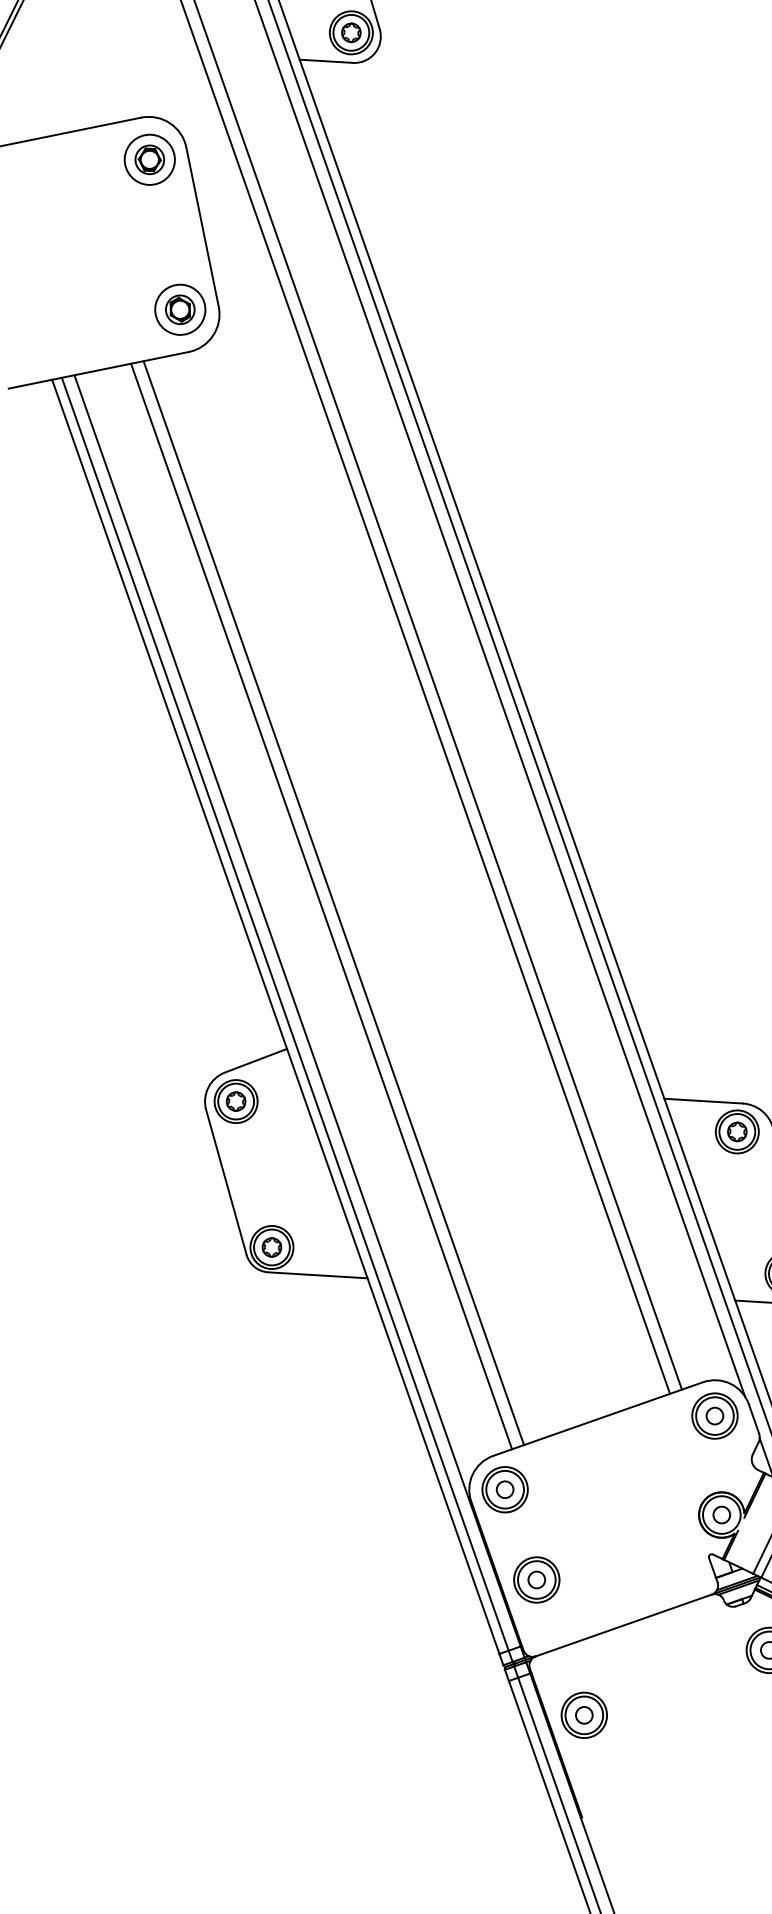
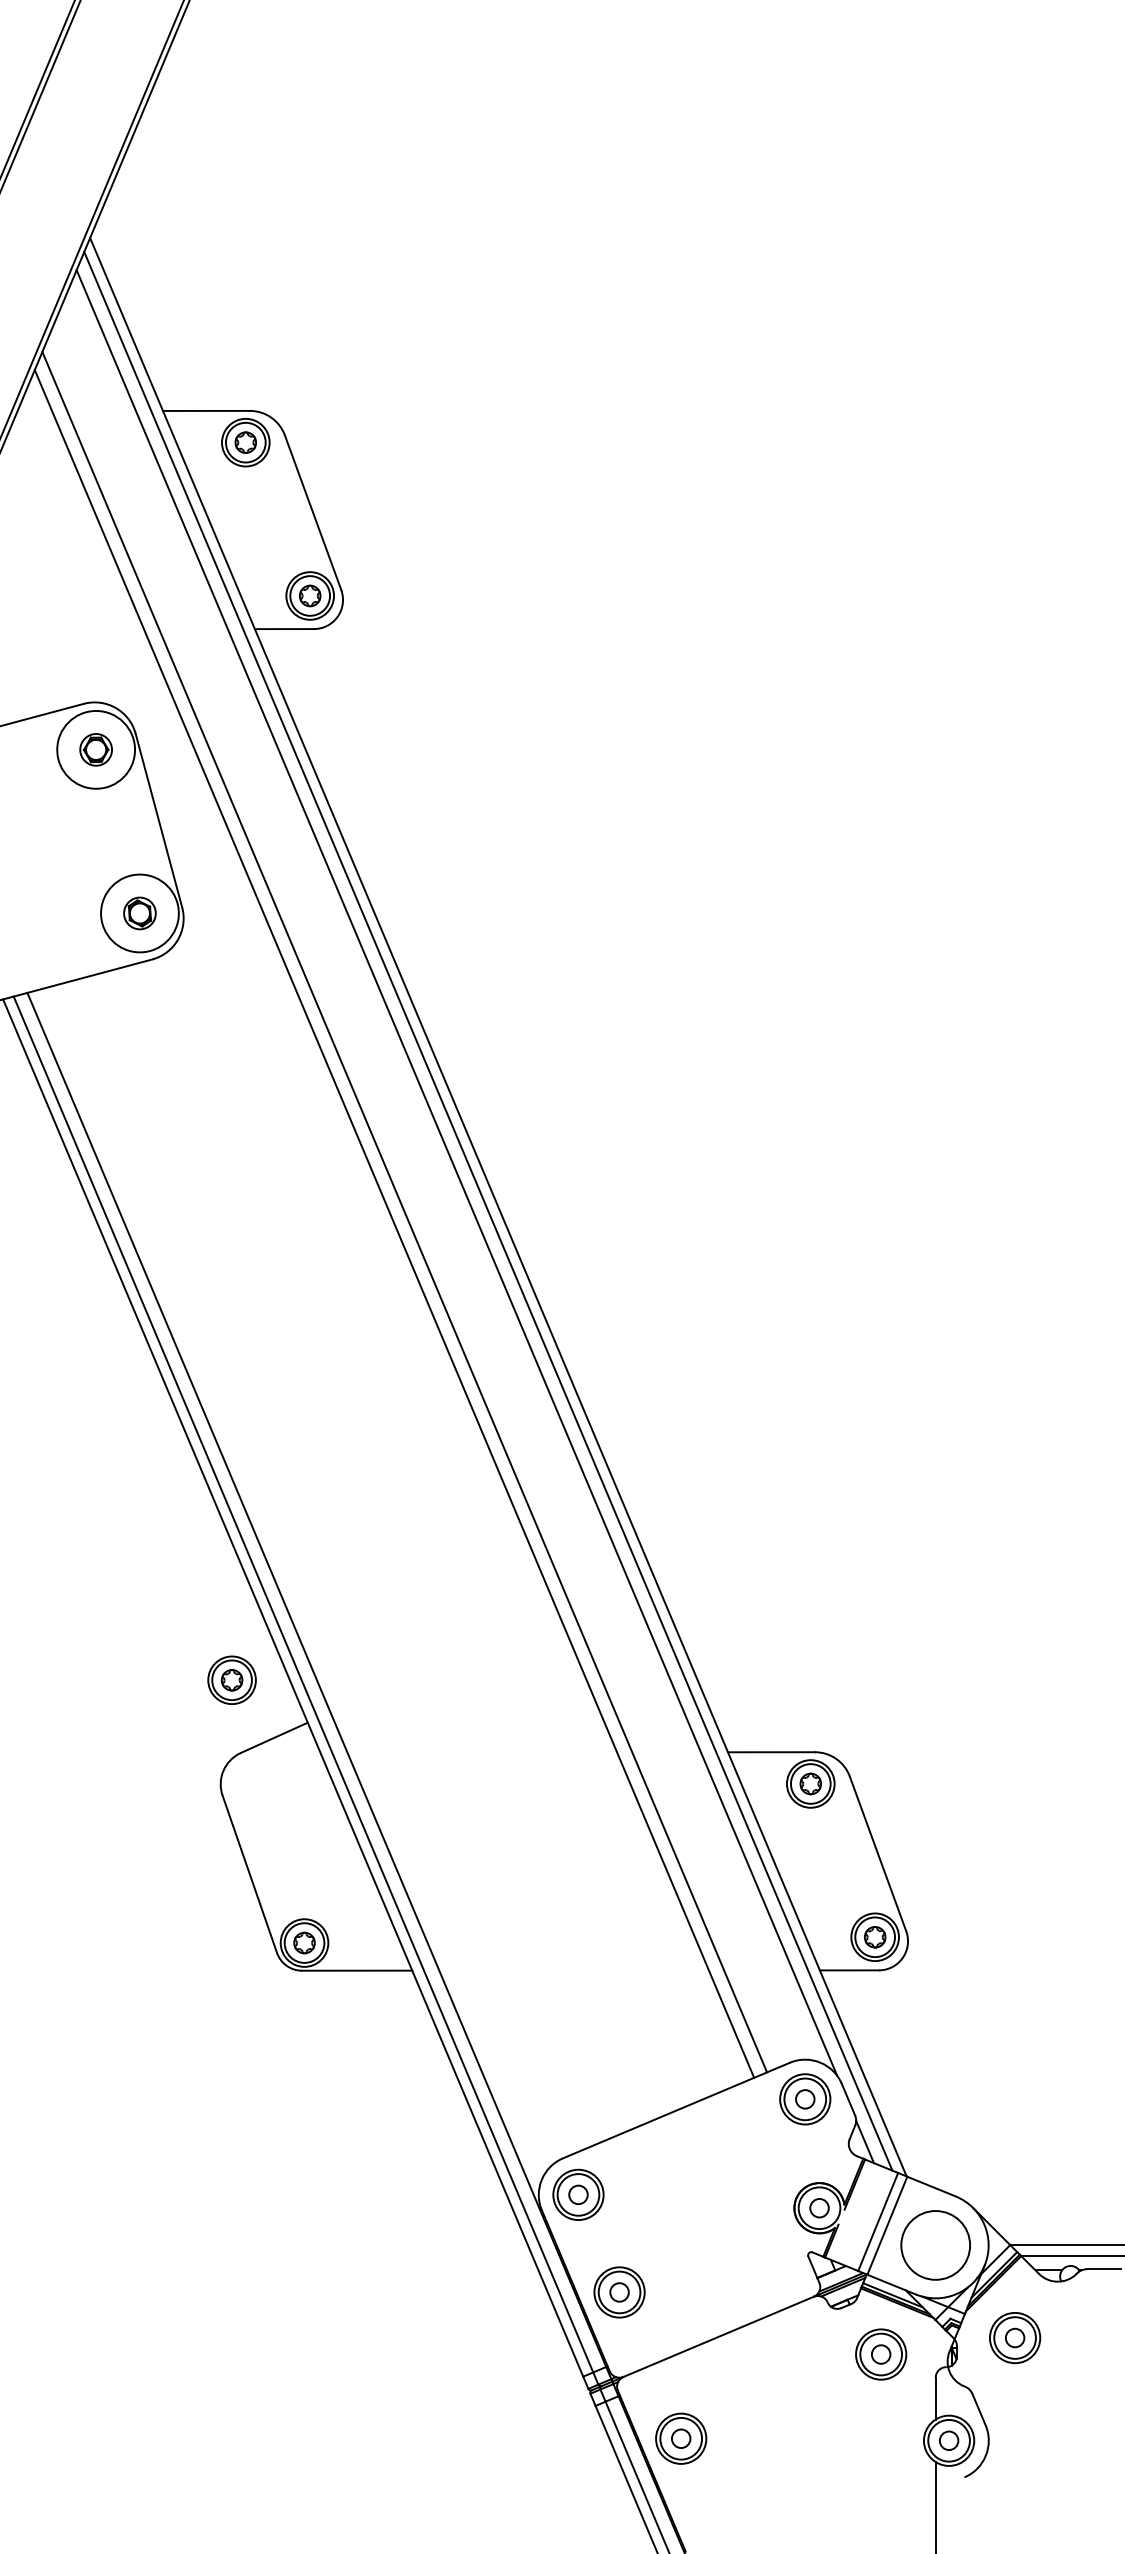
circle: (149, 159) -> (95, 749), size x1.4
circle: (179, 309) -> (139, 913), size x1.4
line: (333, 903) -> (349, 1558), removed
line: (321, 906) -> (336, 1562), removed
part: (235, 1100) -> (231, 1679), moved

